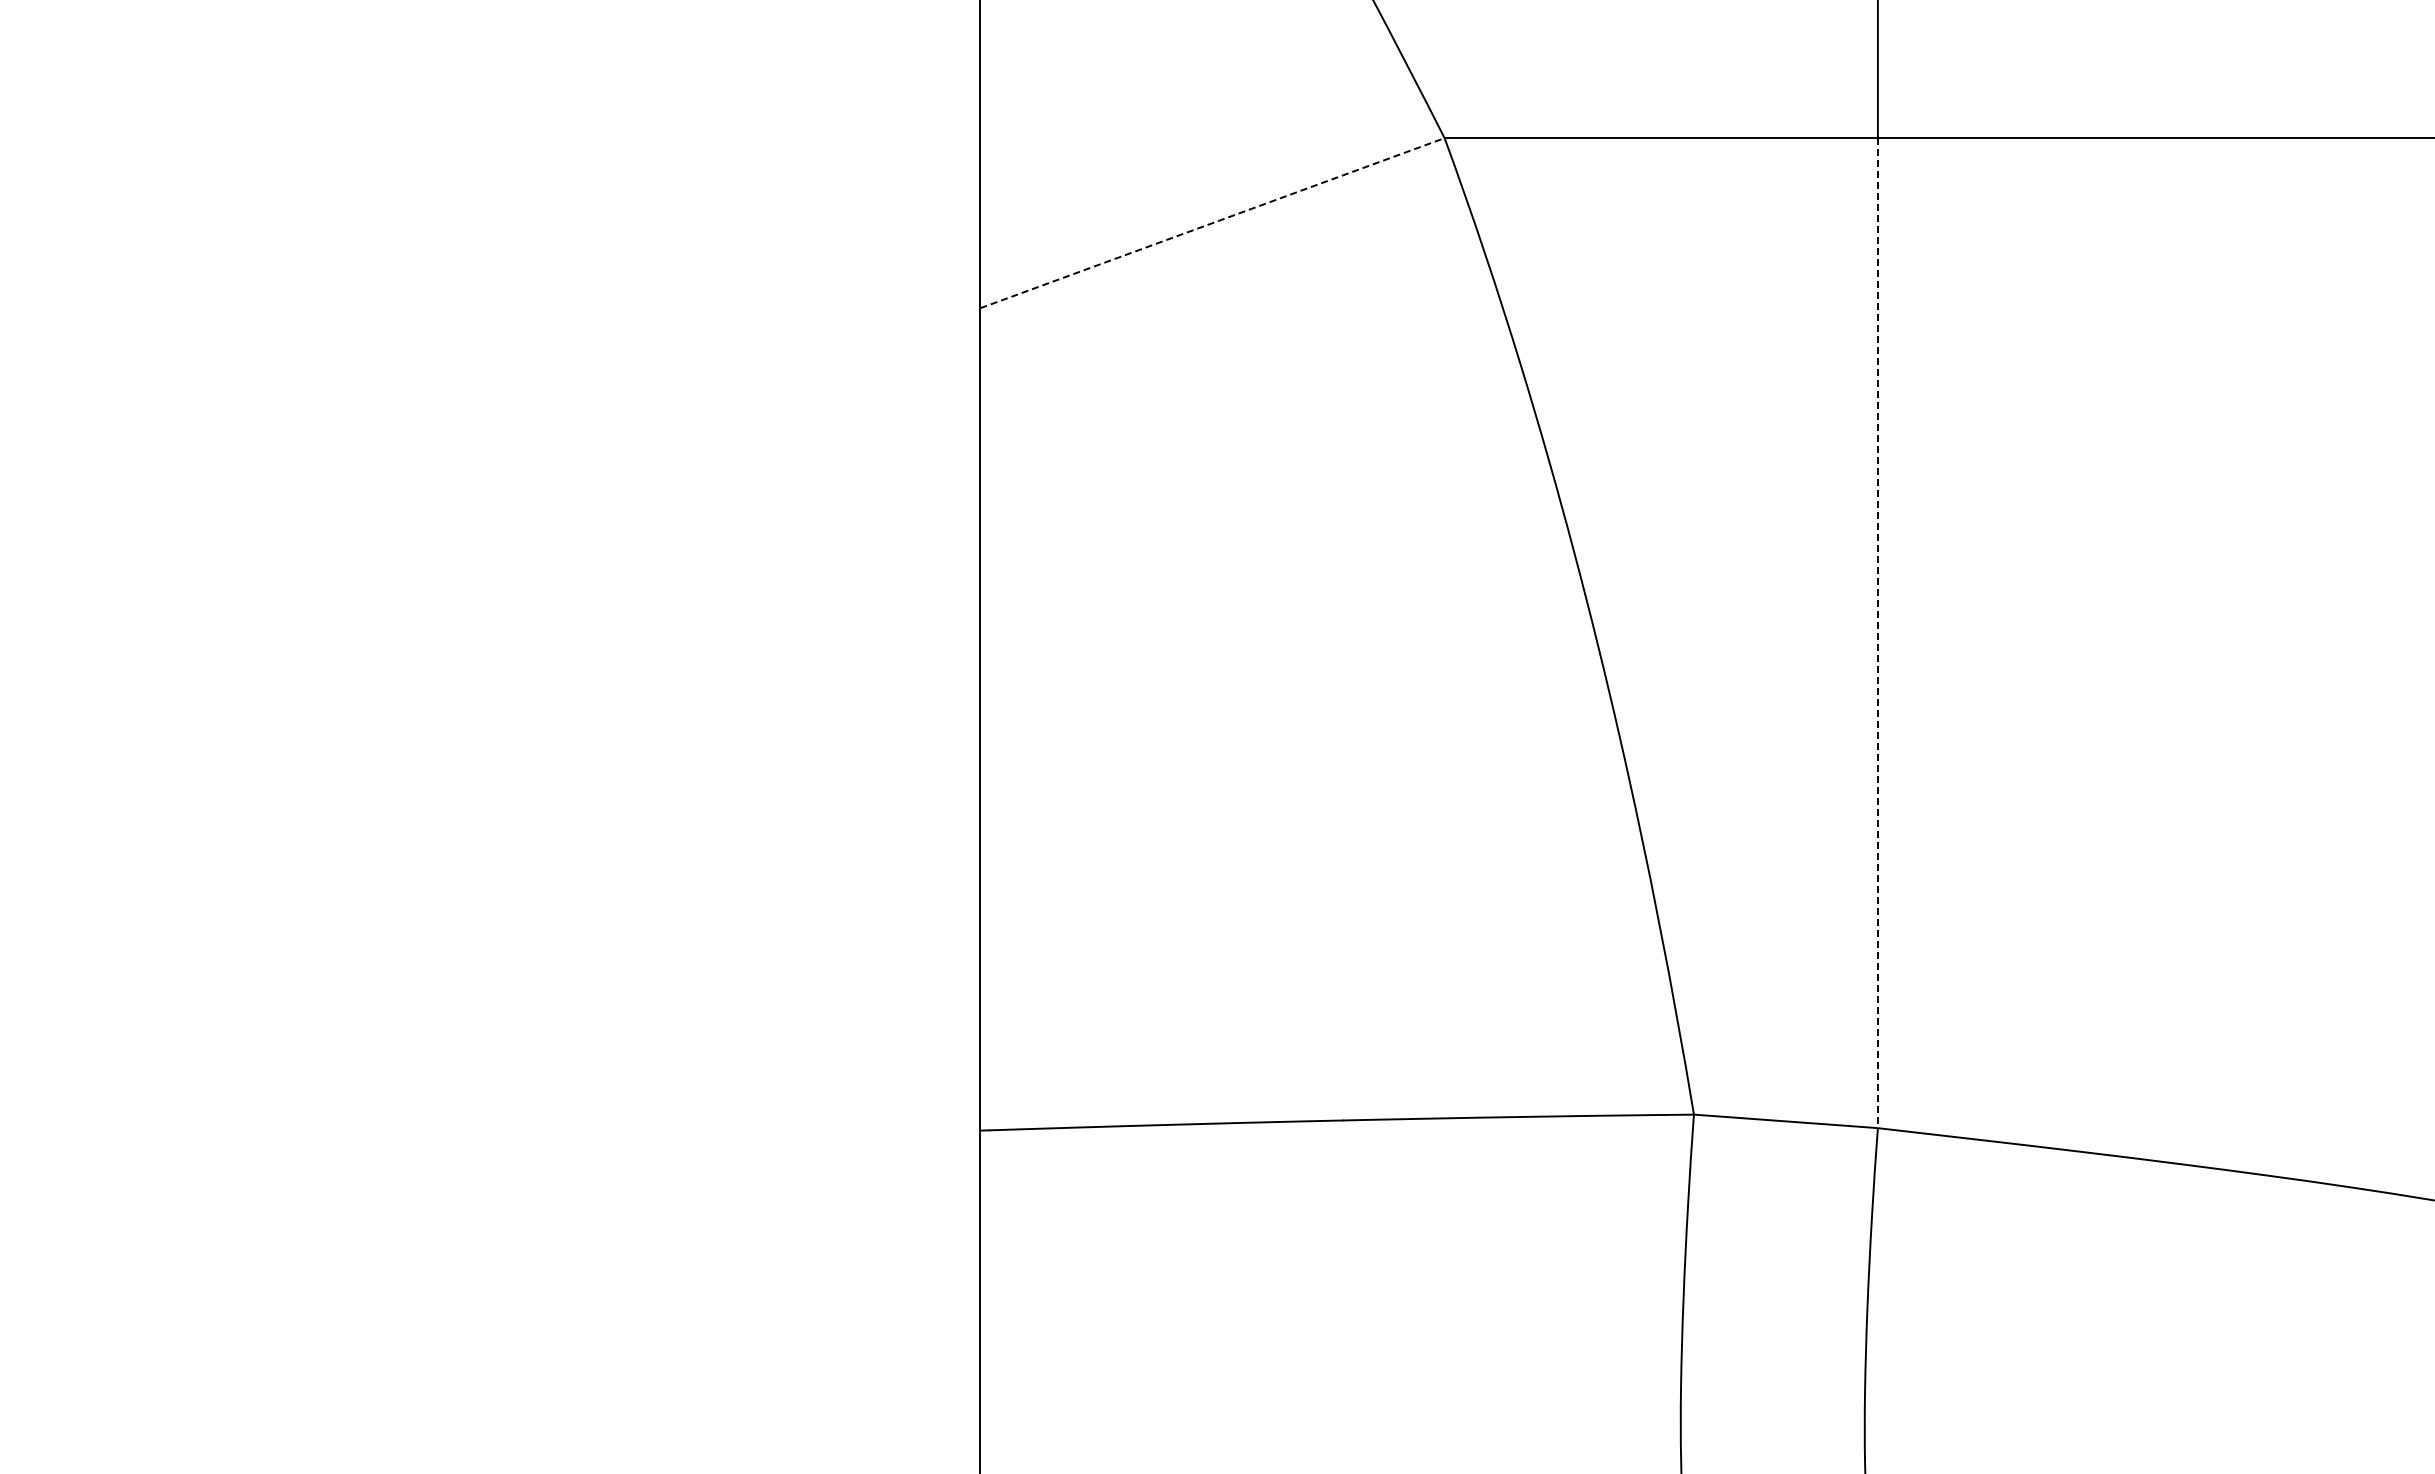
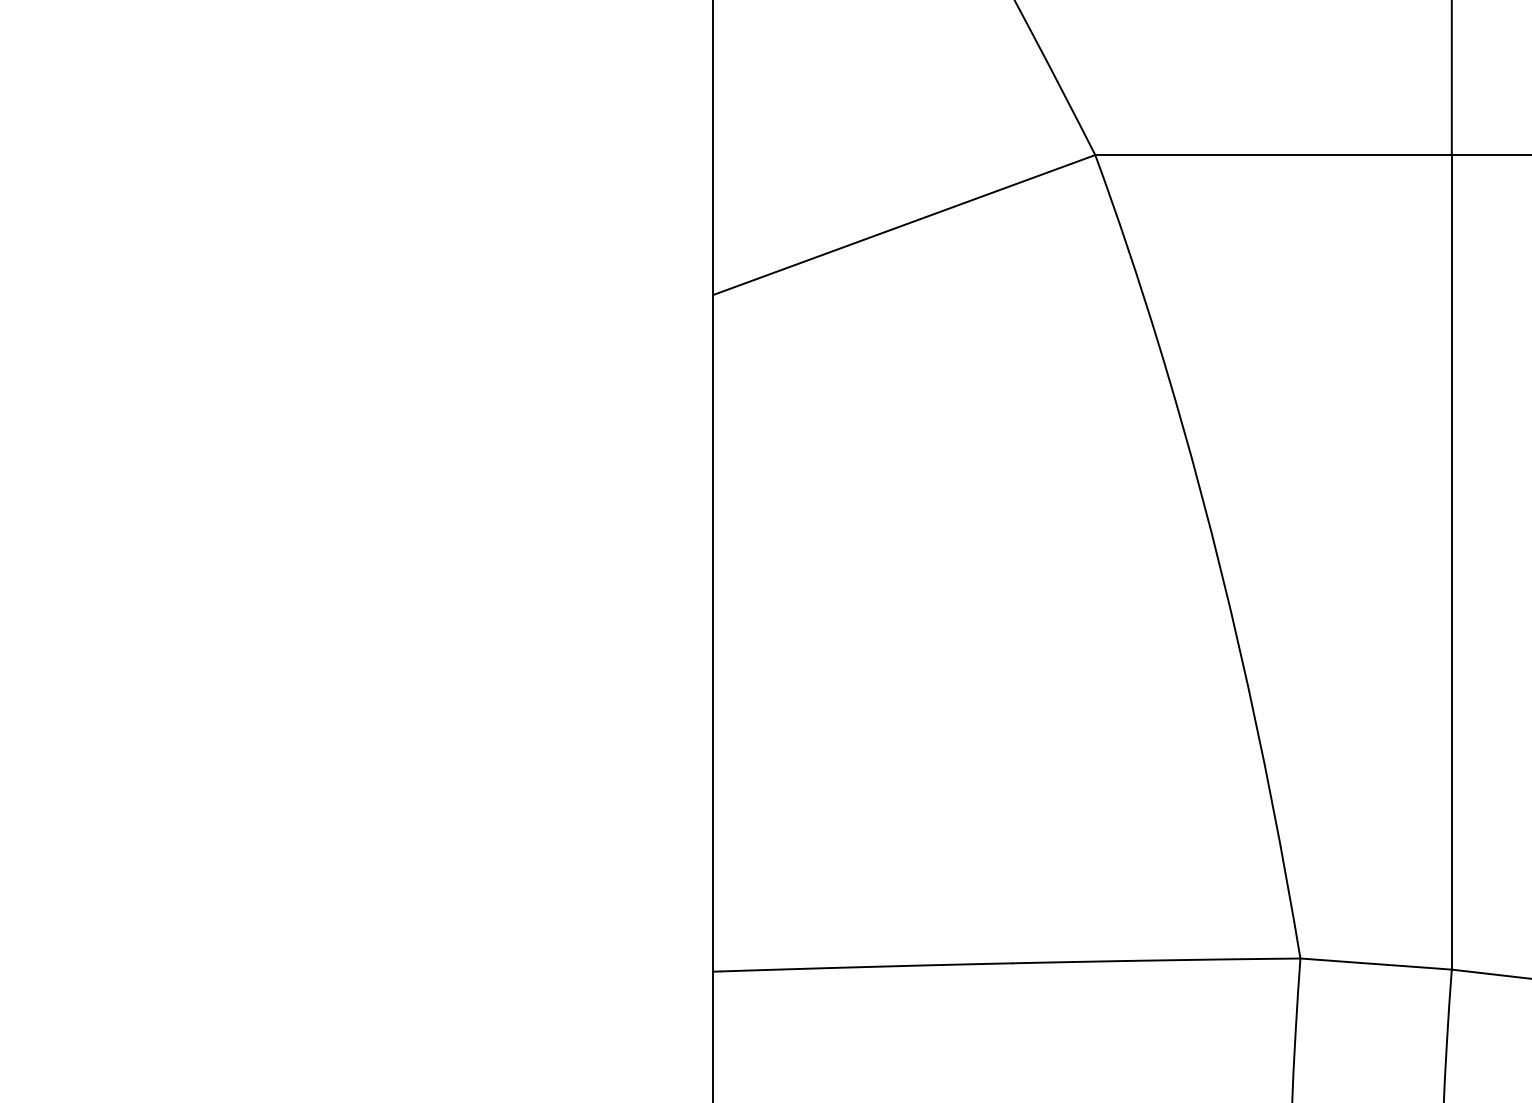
line: (1212, 223) -> (904, 225), dashed -> solid
line: (1877, 633) -> (1451, 562), dashed -> solid

